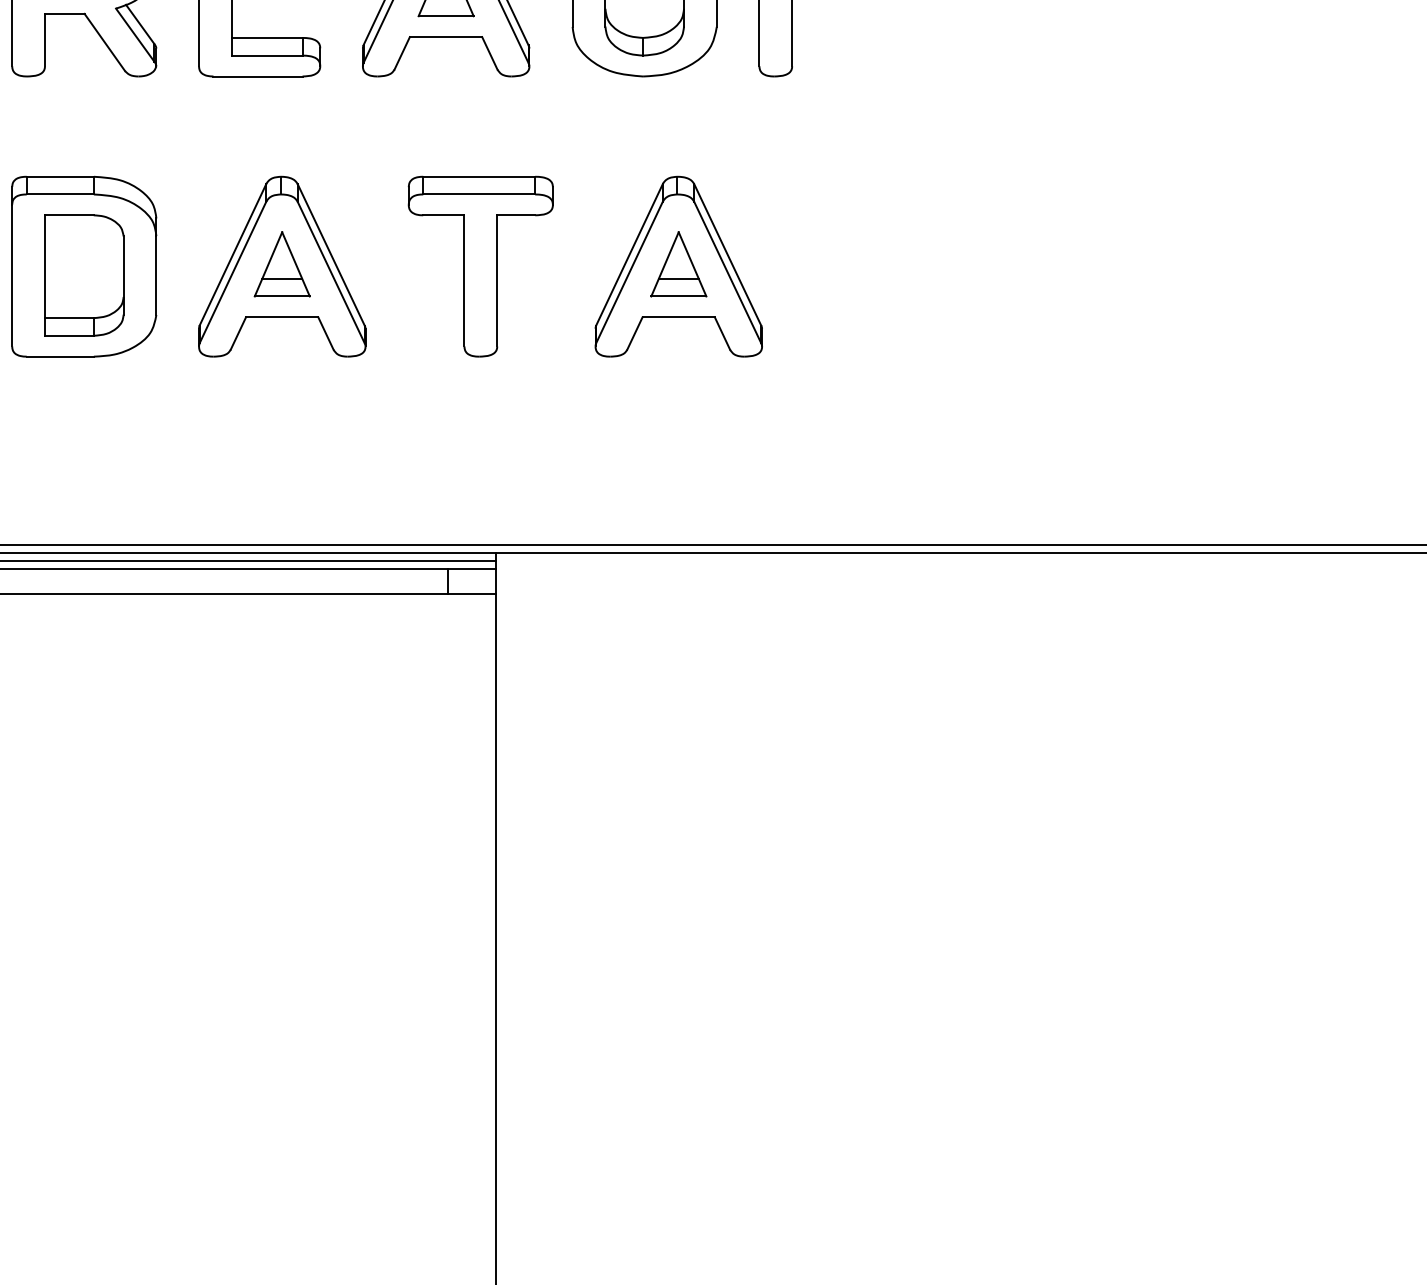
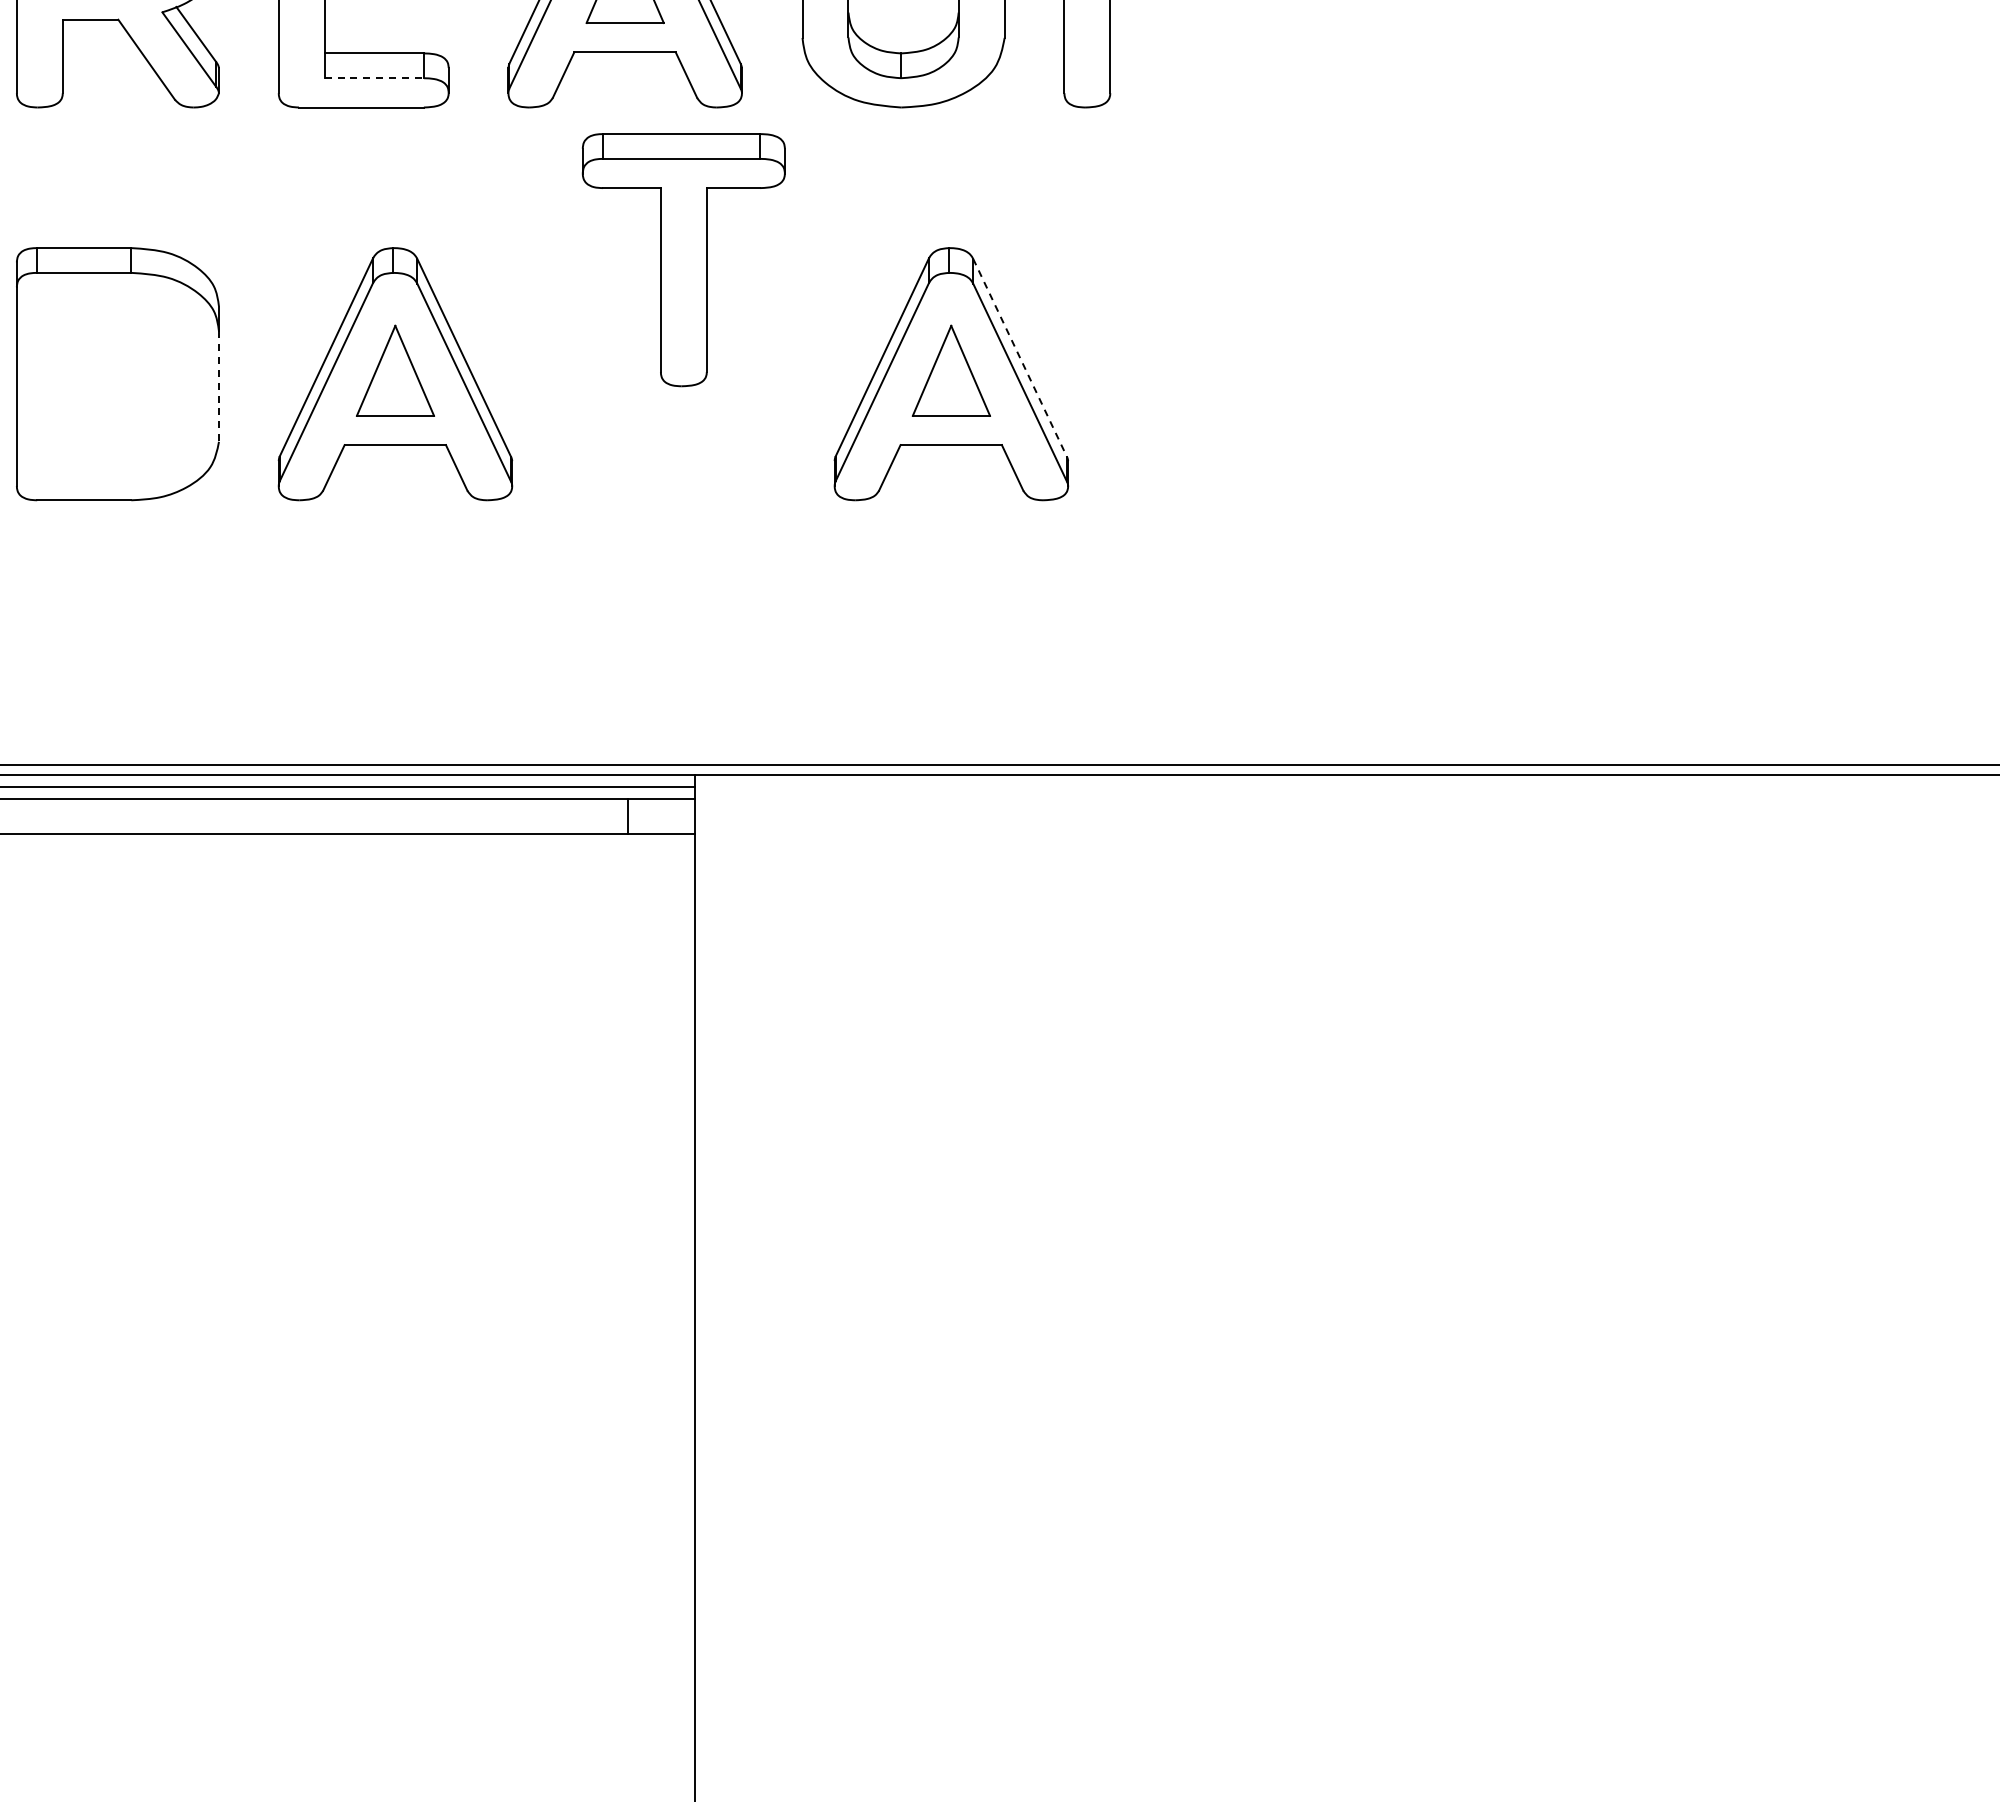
line: (267, 55) -> (374, 78), solid -> dashed
line: (728, 255) -> (1020, 358), solid -> dashed
part: (480, 266) -> (683, 260), moved
part: (84, 275) -> (117, 386), removed
line: (156, 276) -> (218, 387), solid -> dashed
line: (282, 279) -> (395, 391), removed
line: (678, 279) -> (951, 391), removed

